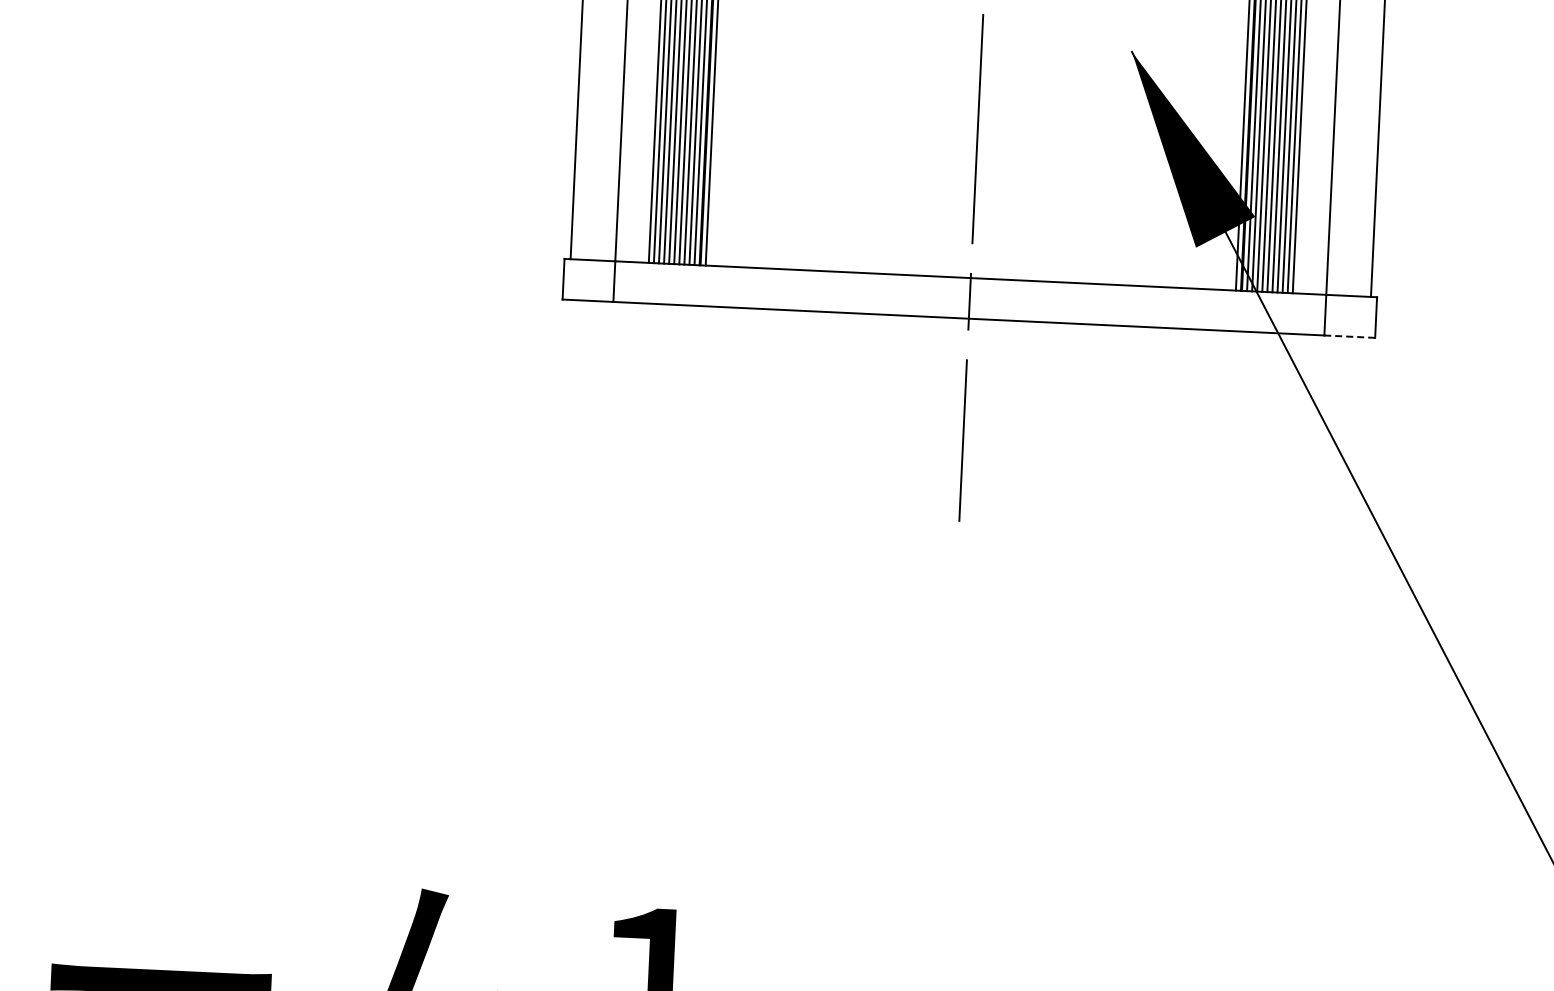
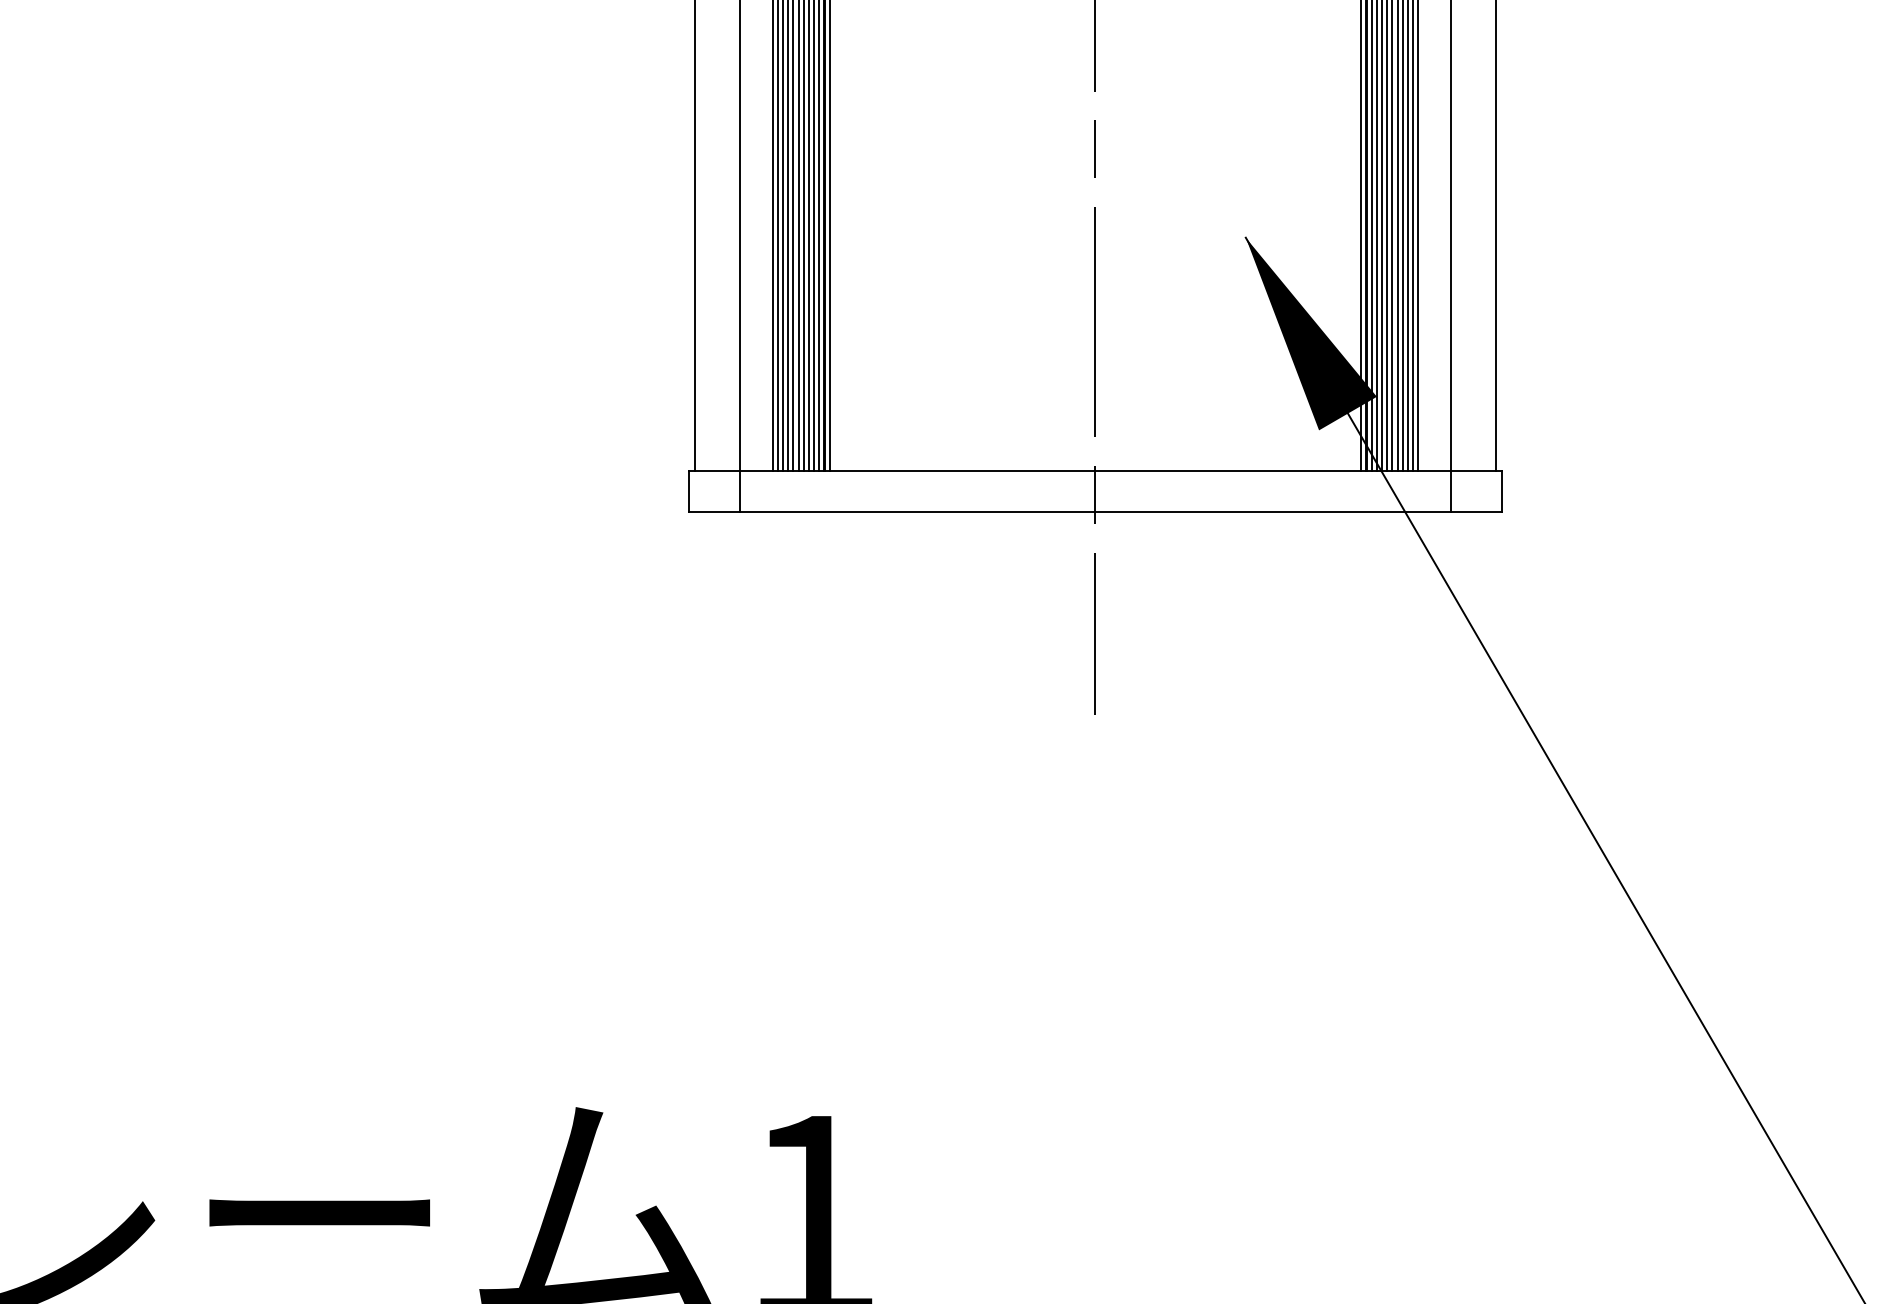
line: (1349, 337) -> (1476, 512), dashed -> solid

